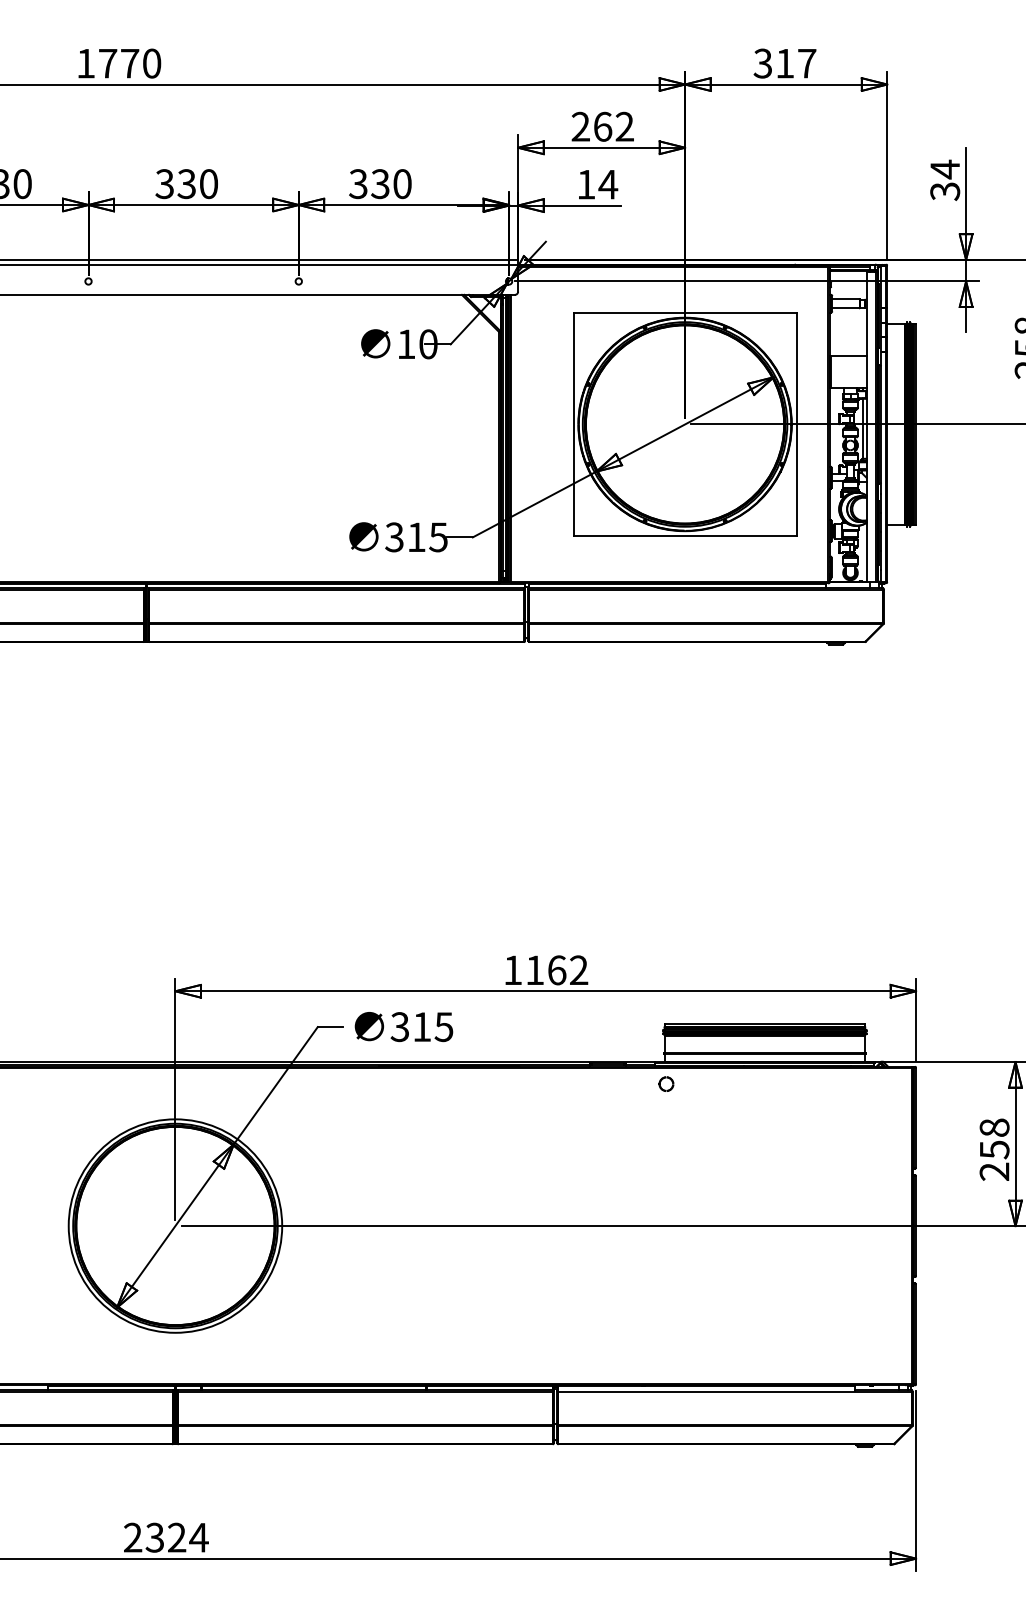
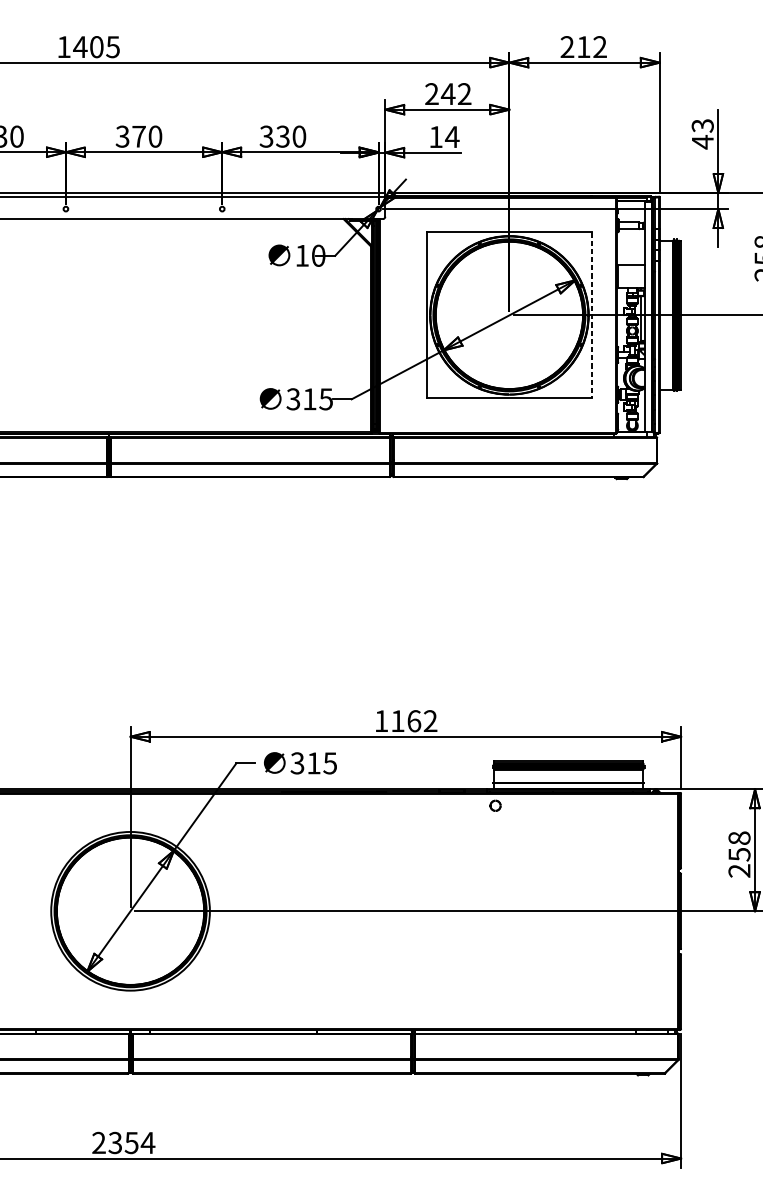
text: (129, 63) -> (96, 47), 1770 -> 1405
text: (784, 63) -> (583, 47), 317 -> 212
text: (602, 126) -> (448, 93), 262 -> 242
text: (945, 180) -> (703, 134), 34 -> 43
text: (186, 184) -> (138, 137), 330 -> 370
line: (796, 424) -> (592, 315), solid -> dashed
text: (176, 1537) -> (131, 1142), 2324 -> 2354

